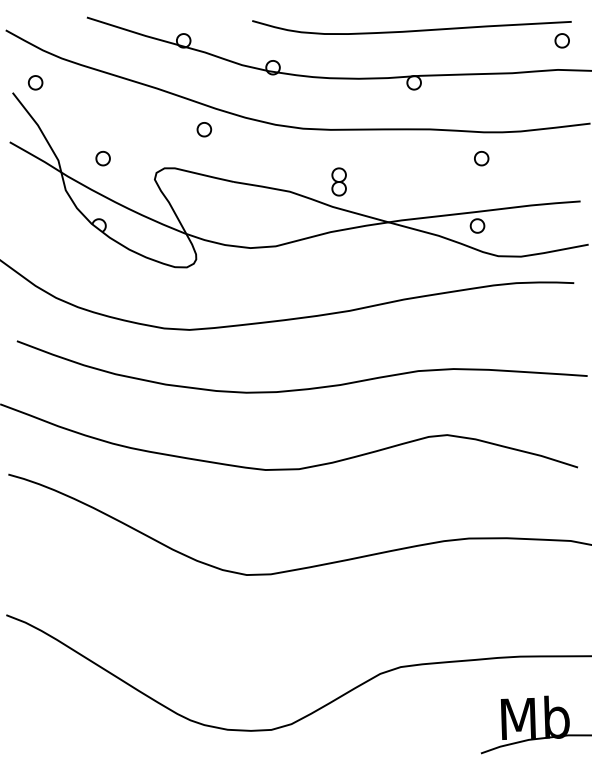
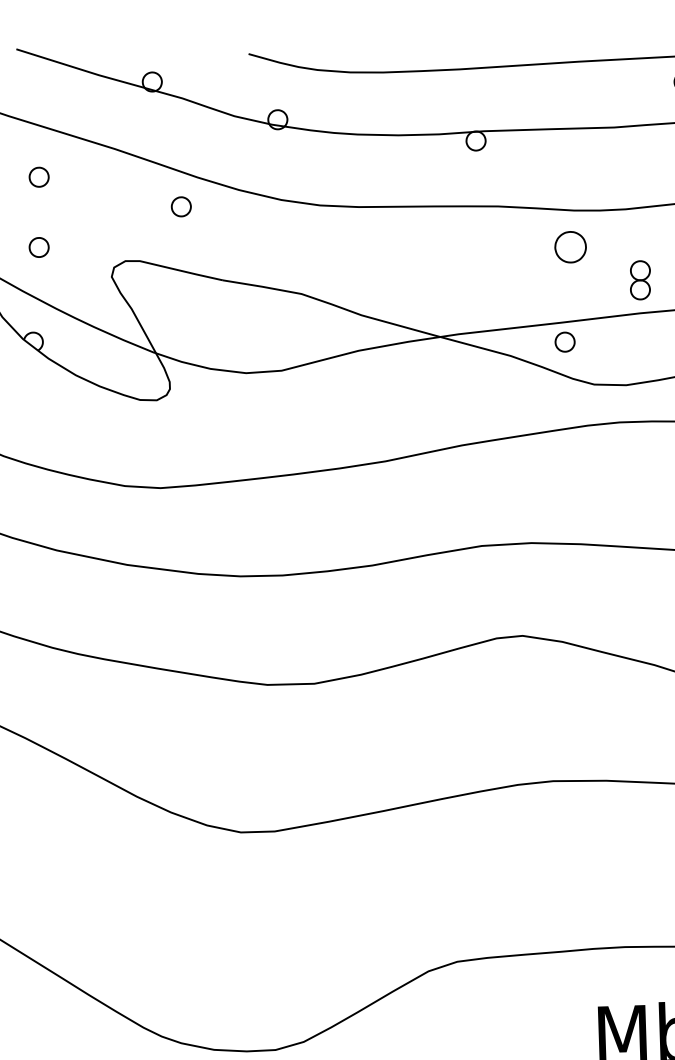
part: (102, 108) -> (38, 177), added
part: (481, 158) -> (570, 247), size x1.6
part: (338, 181) -> (639, 279), moved

